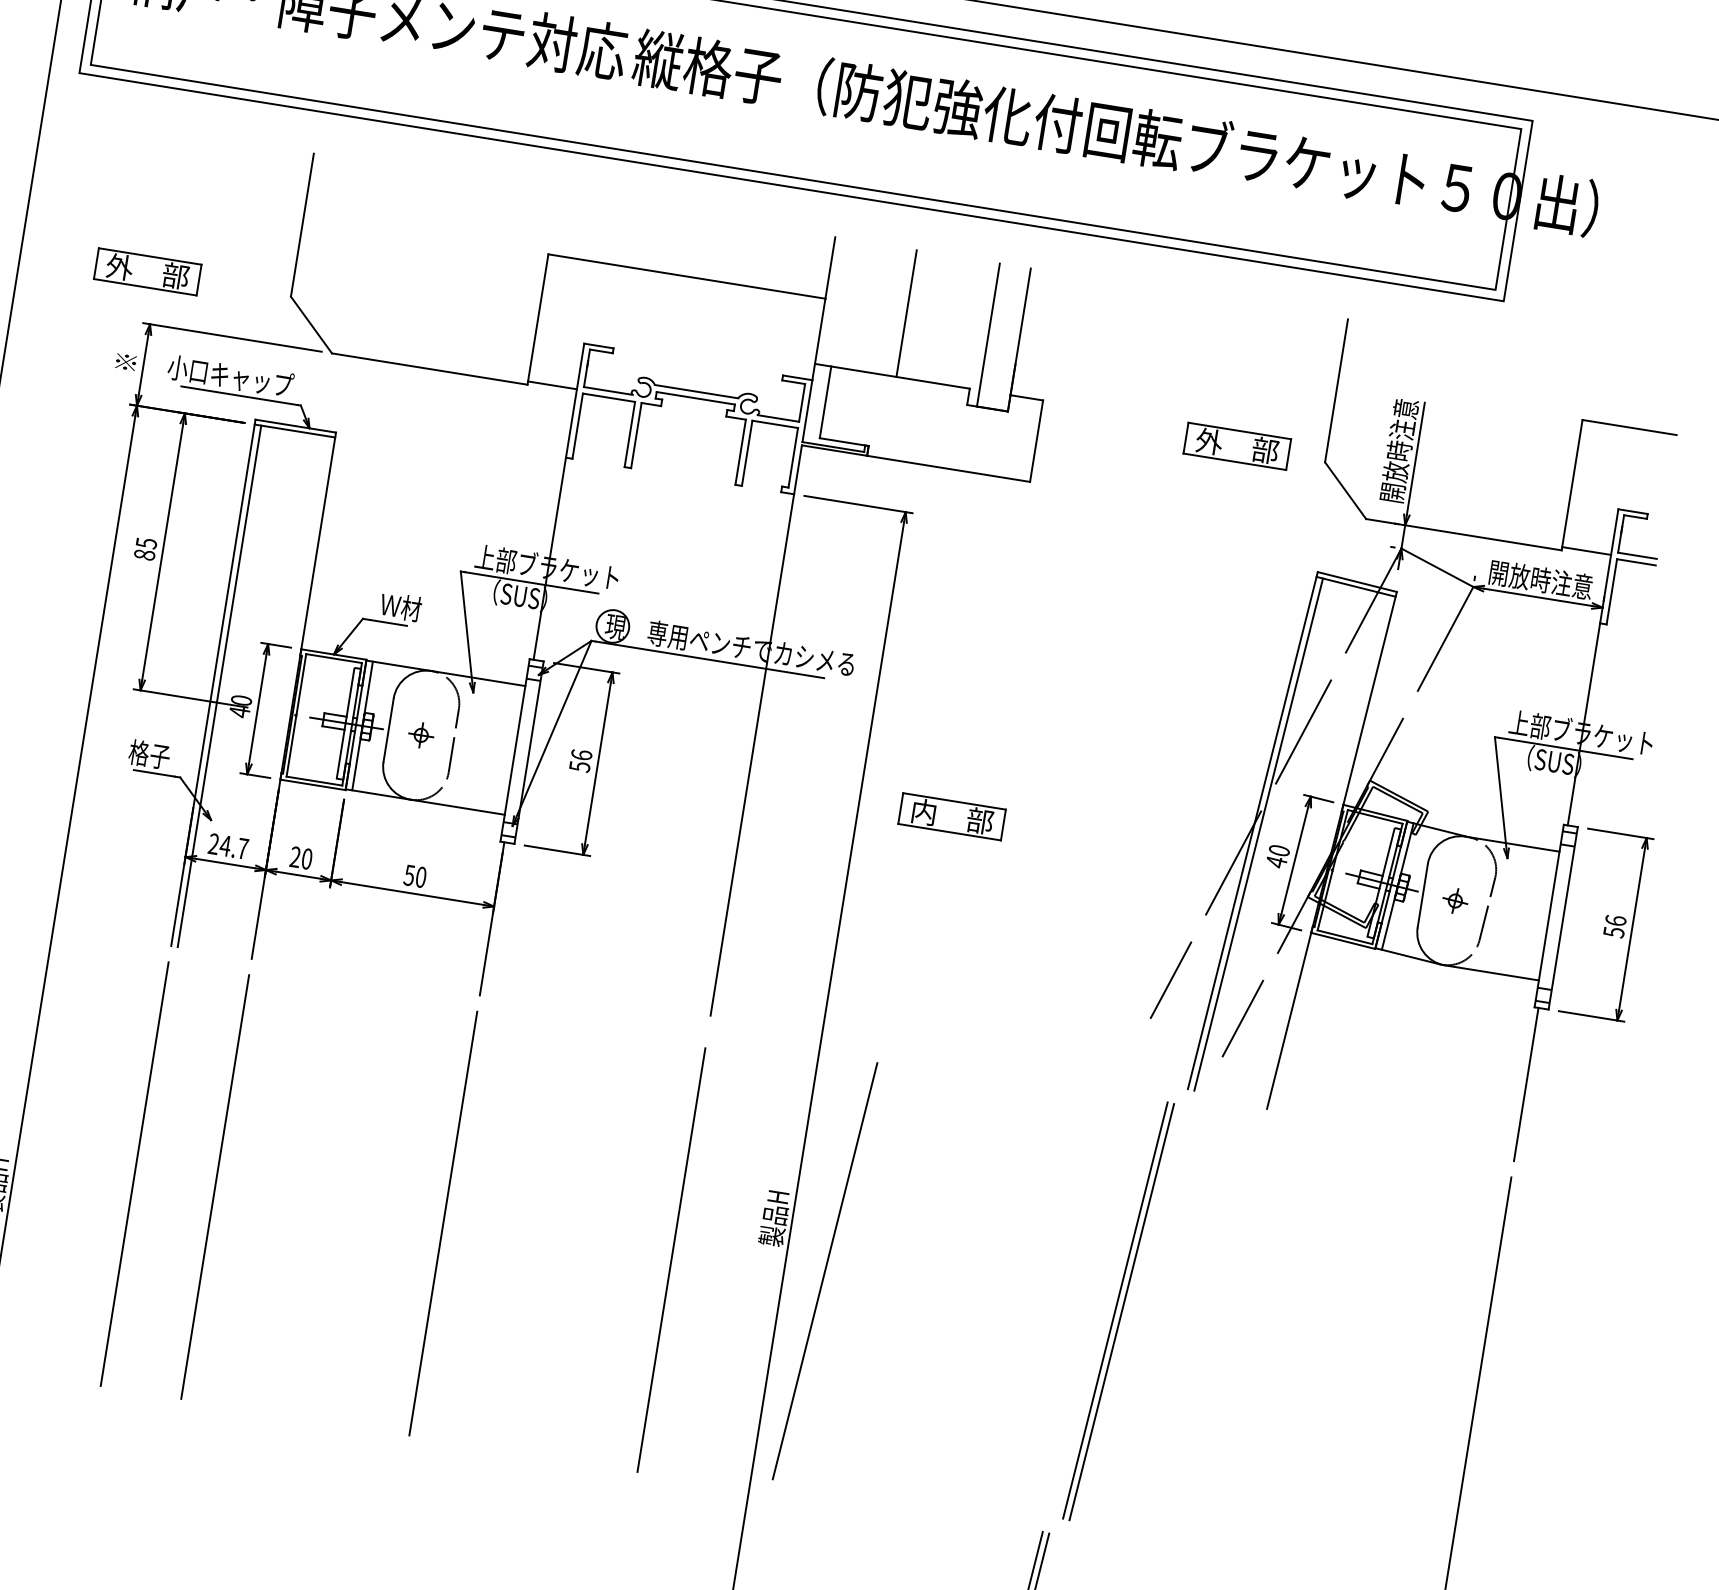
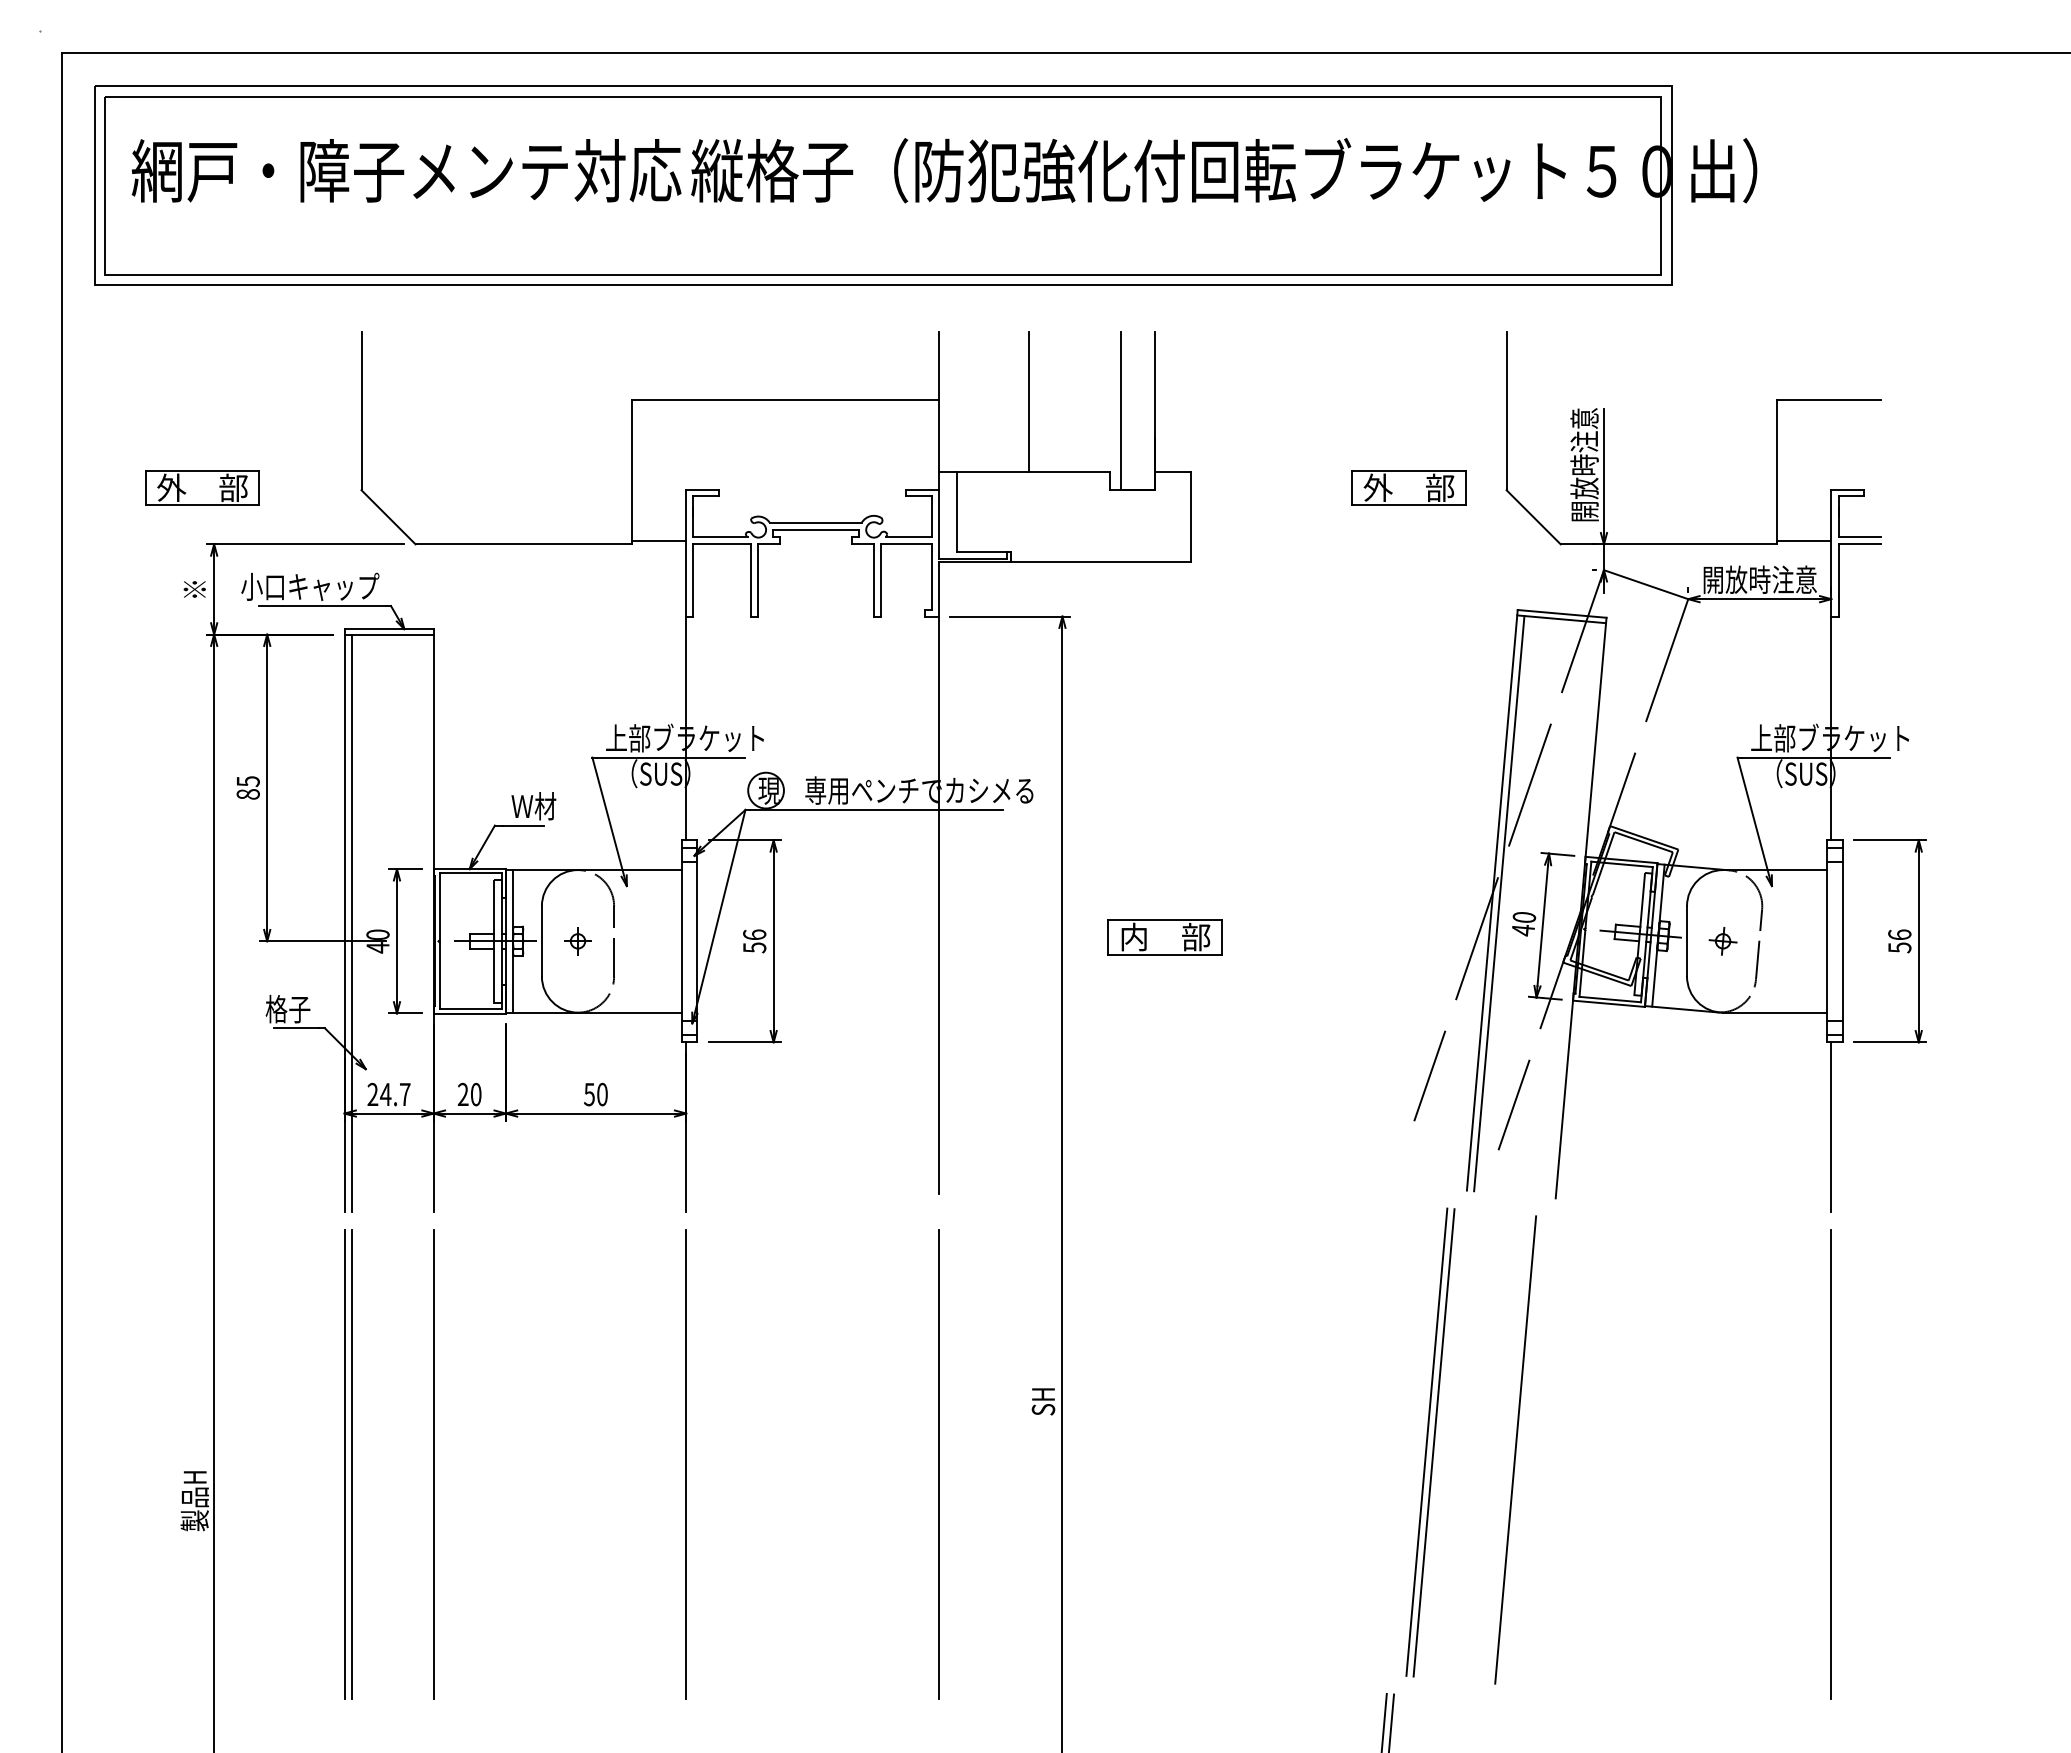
line: (140, 1175) -> (351, 1464), added
text: (774, 1218) -> (1042, 1401), 製品H -> SH
line: (824, 1270) -> (1515, 1449), moved

